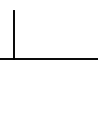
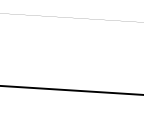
line: (14, 34) -> (10, 50), removed

